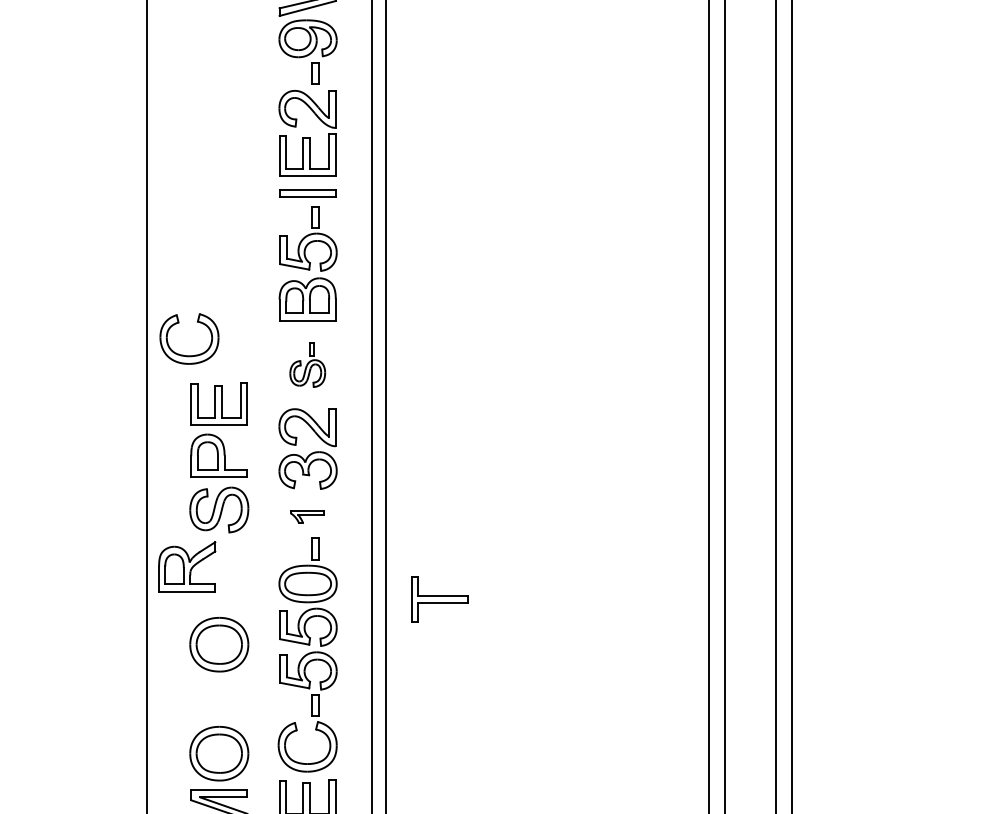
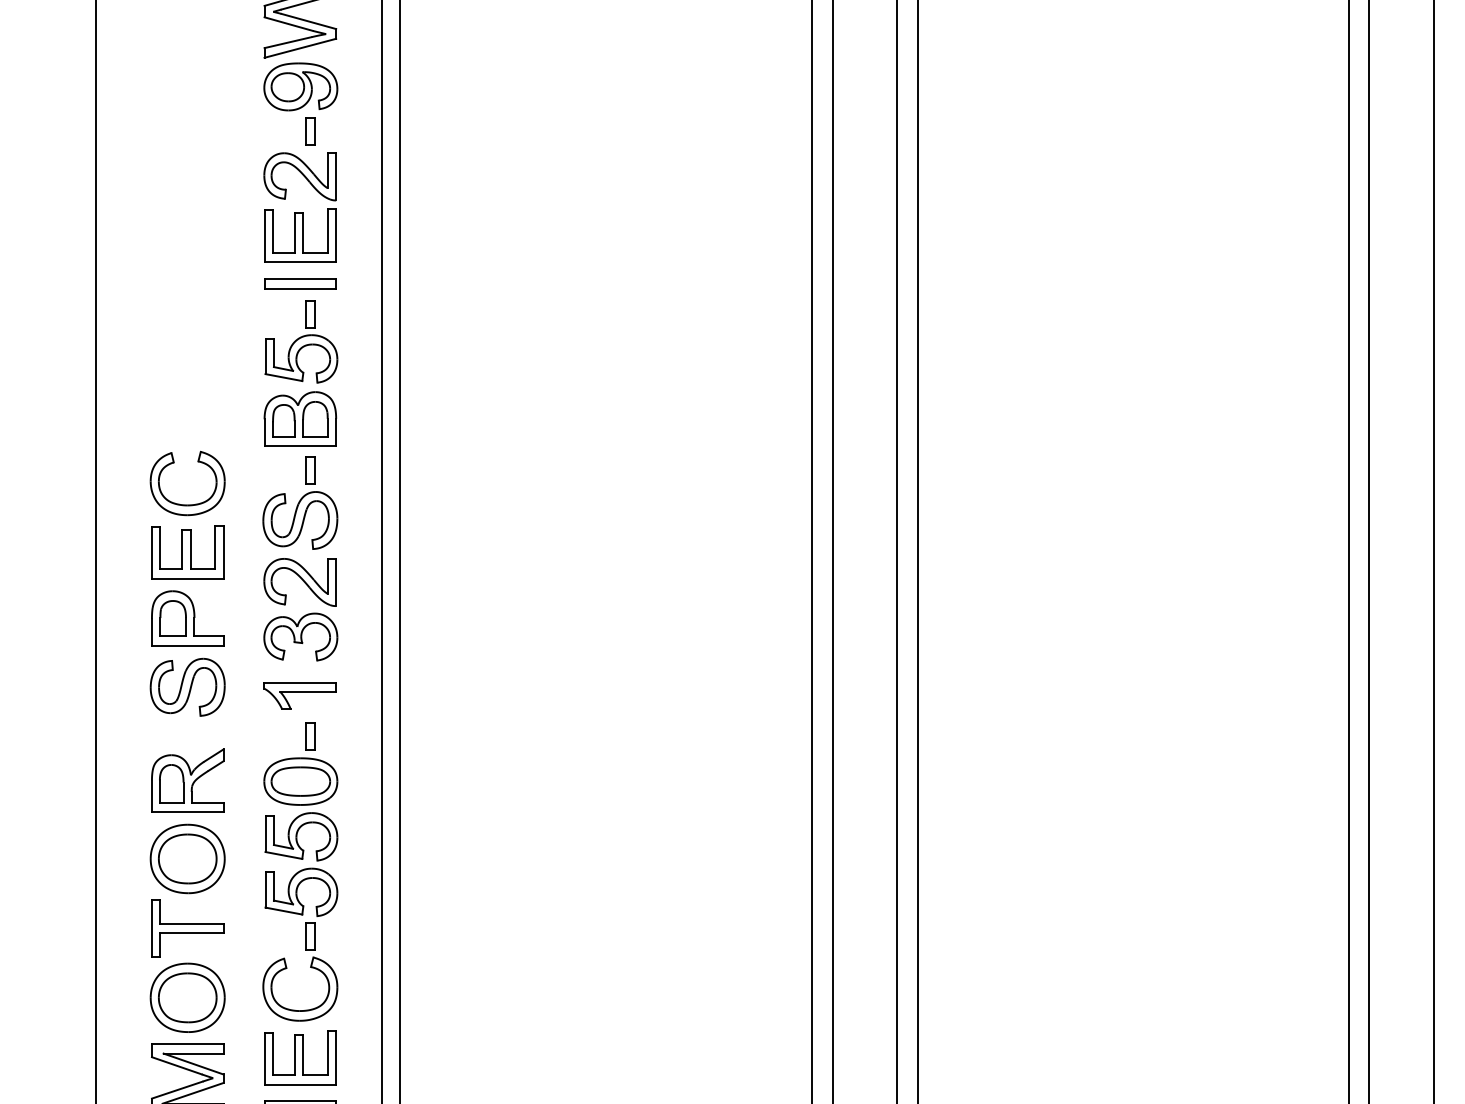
part: (189, 355) -> (187, 504), moved
part: (307, 364) -> (300, 502), size x1.67
part: (307, 516) -> (299, 695), size x1.67
part: (186, 566) -> (187, 780), moved
part: (439, 599) -> (187, 928), moved

